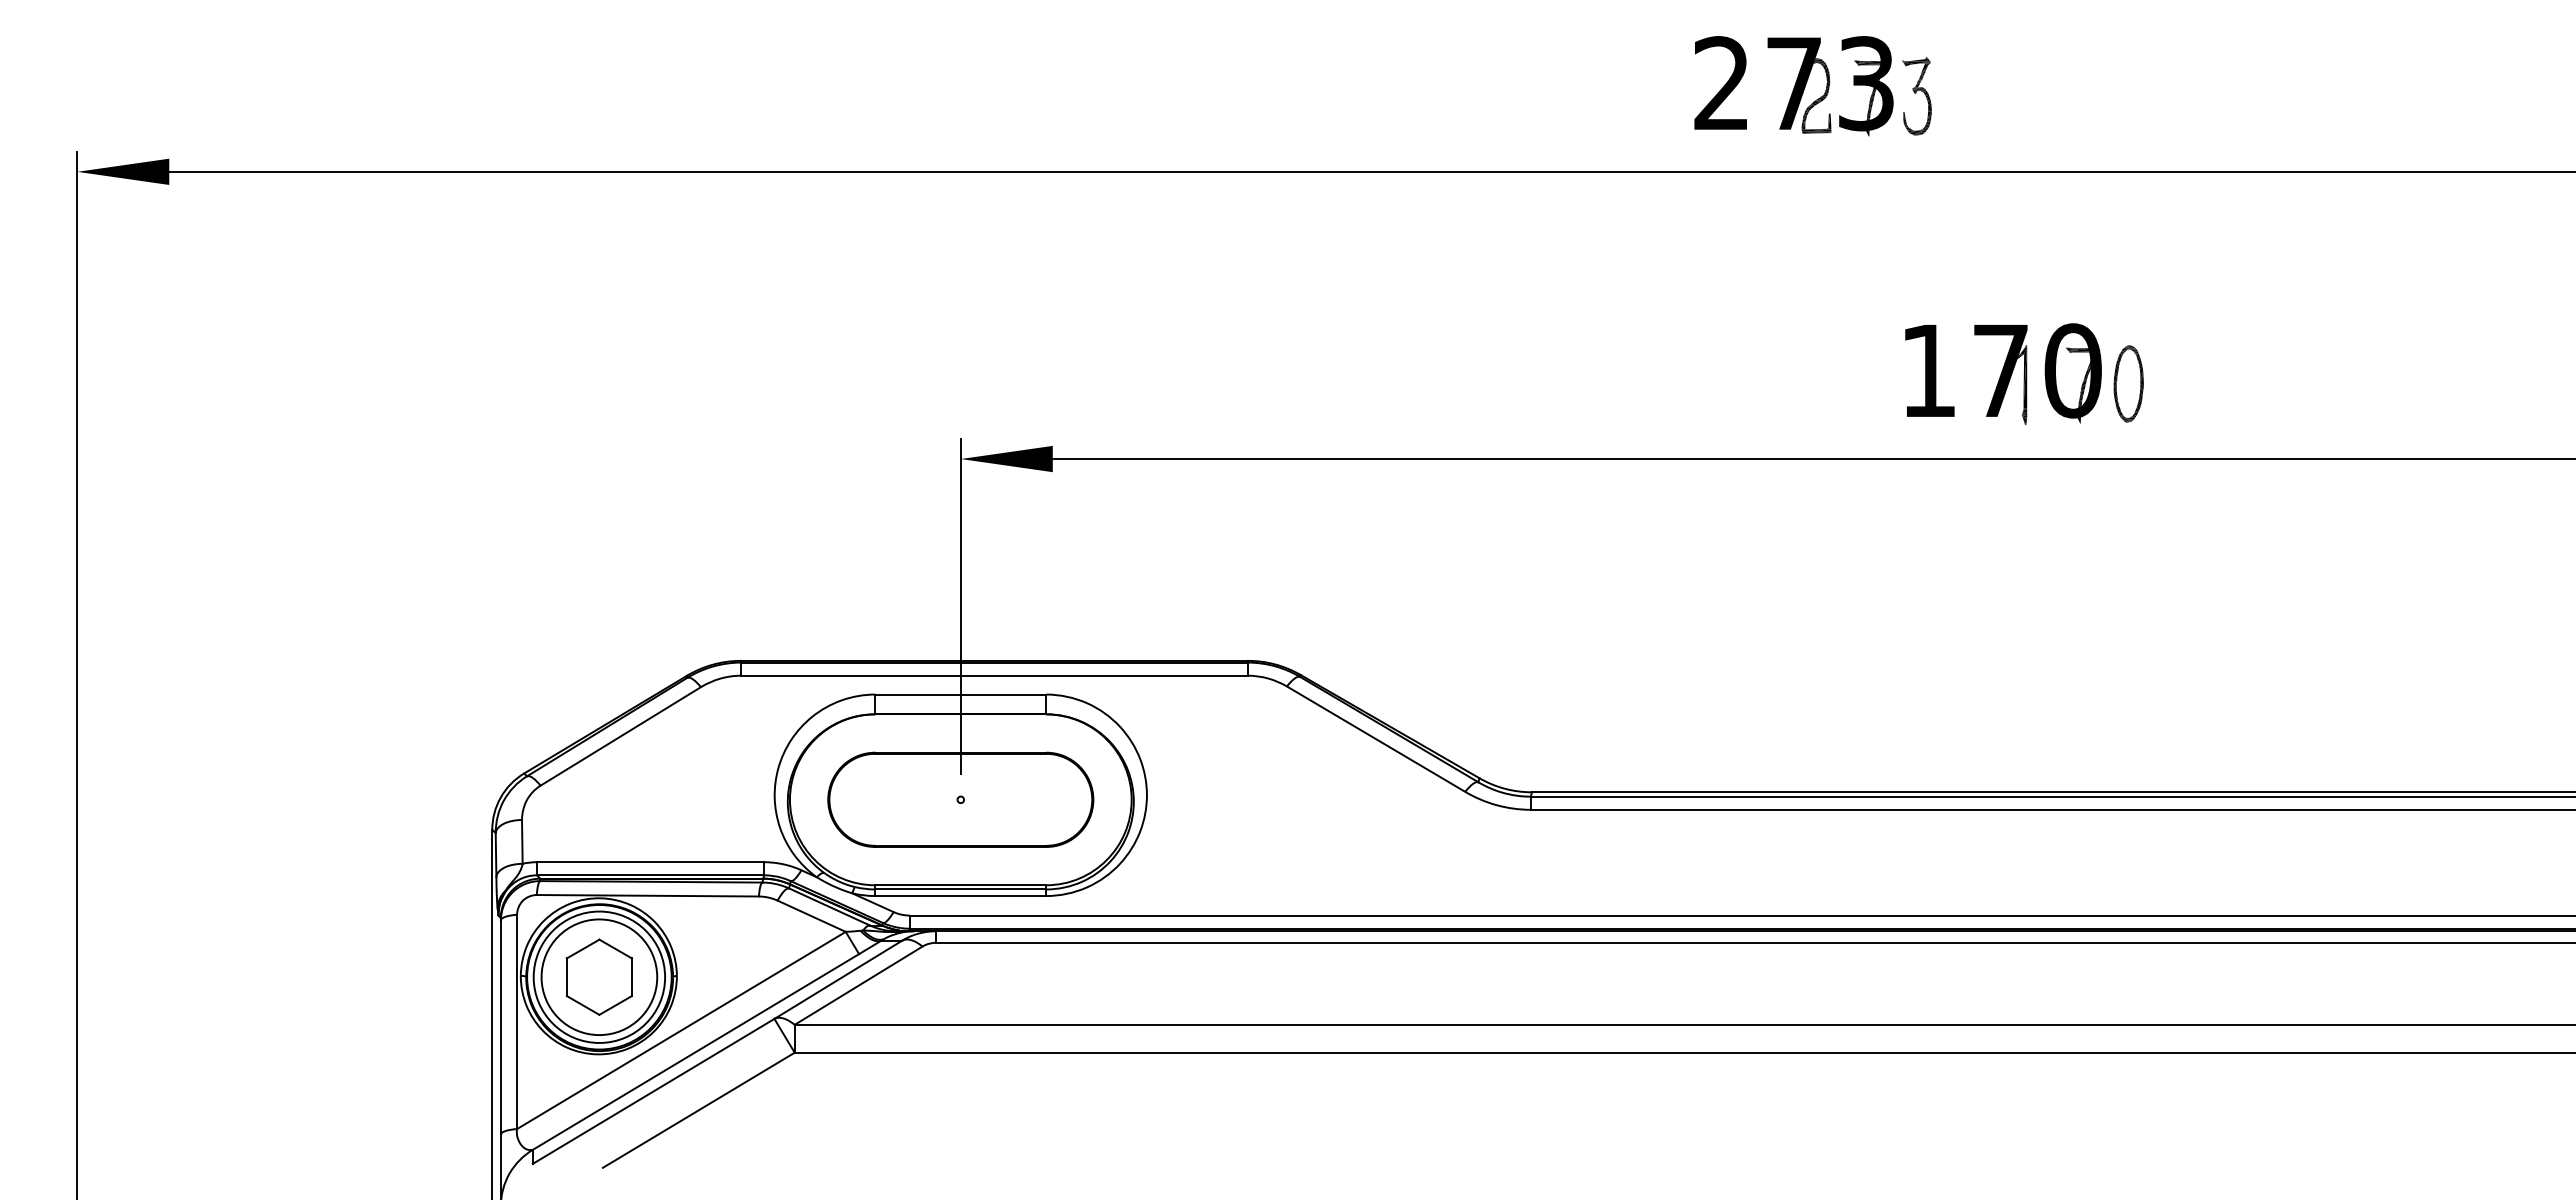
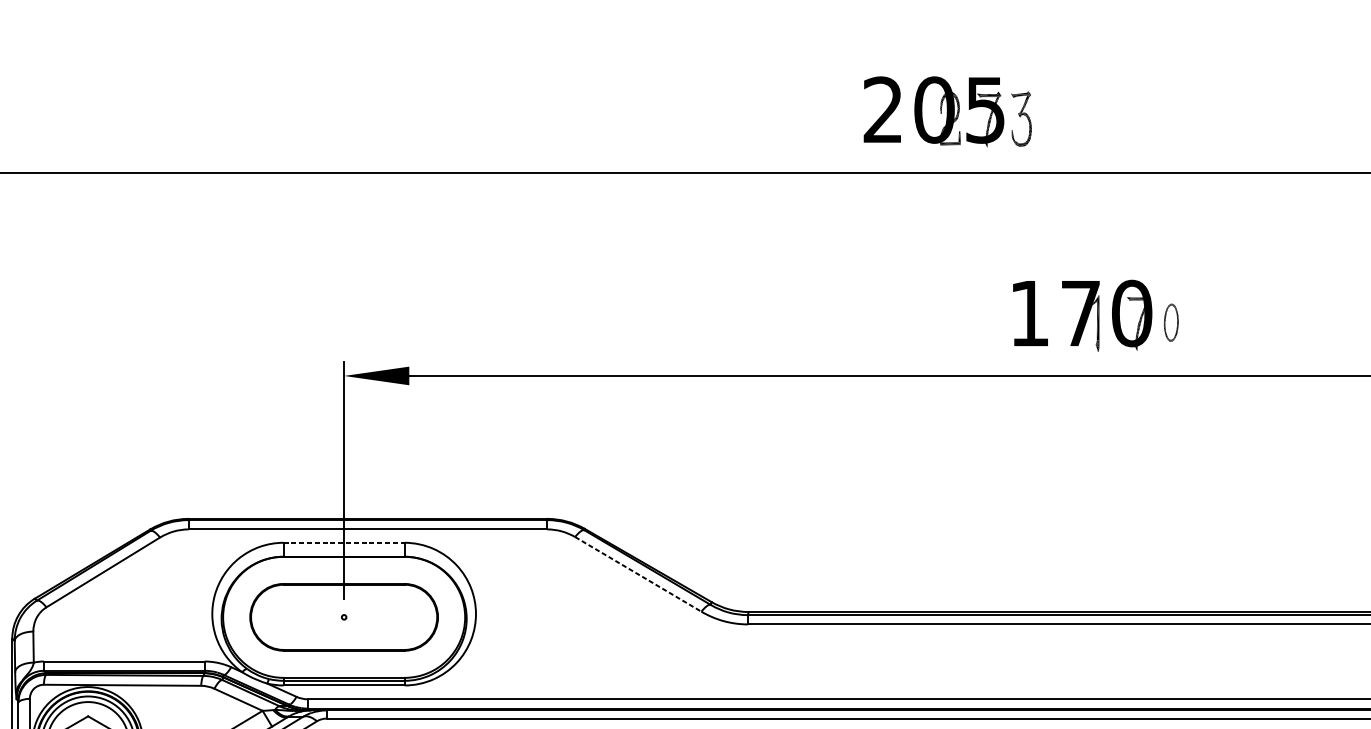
text: (1829, 83) -> (959, 109), 273 -> 205
part: (2128, 383) -> (1171, 322), size x0.7
line: (961, 694) -> (344, 542), solid -> dashed
line: (1376, 739) -> (638, 574), solid -> dashed

